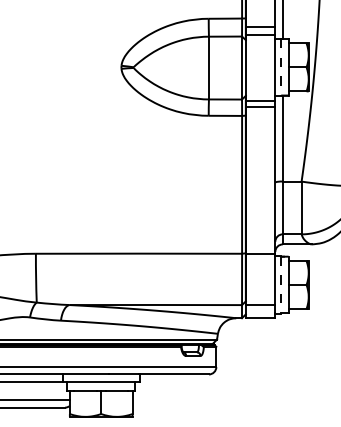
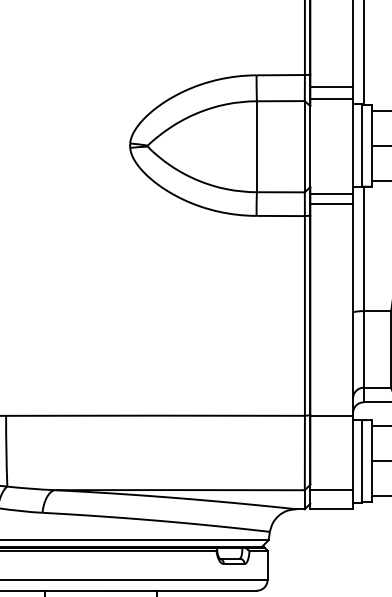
line: (281, 67) -> (362, 145), dashed -> solid
line: (281, 285) -> (362, 461), dashed -> solid

